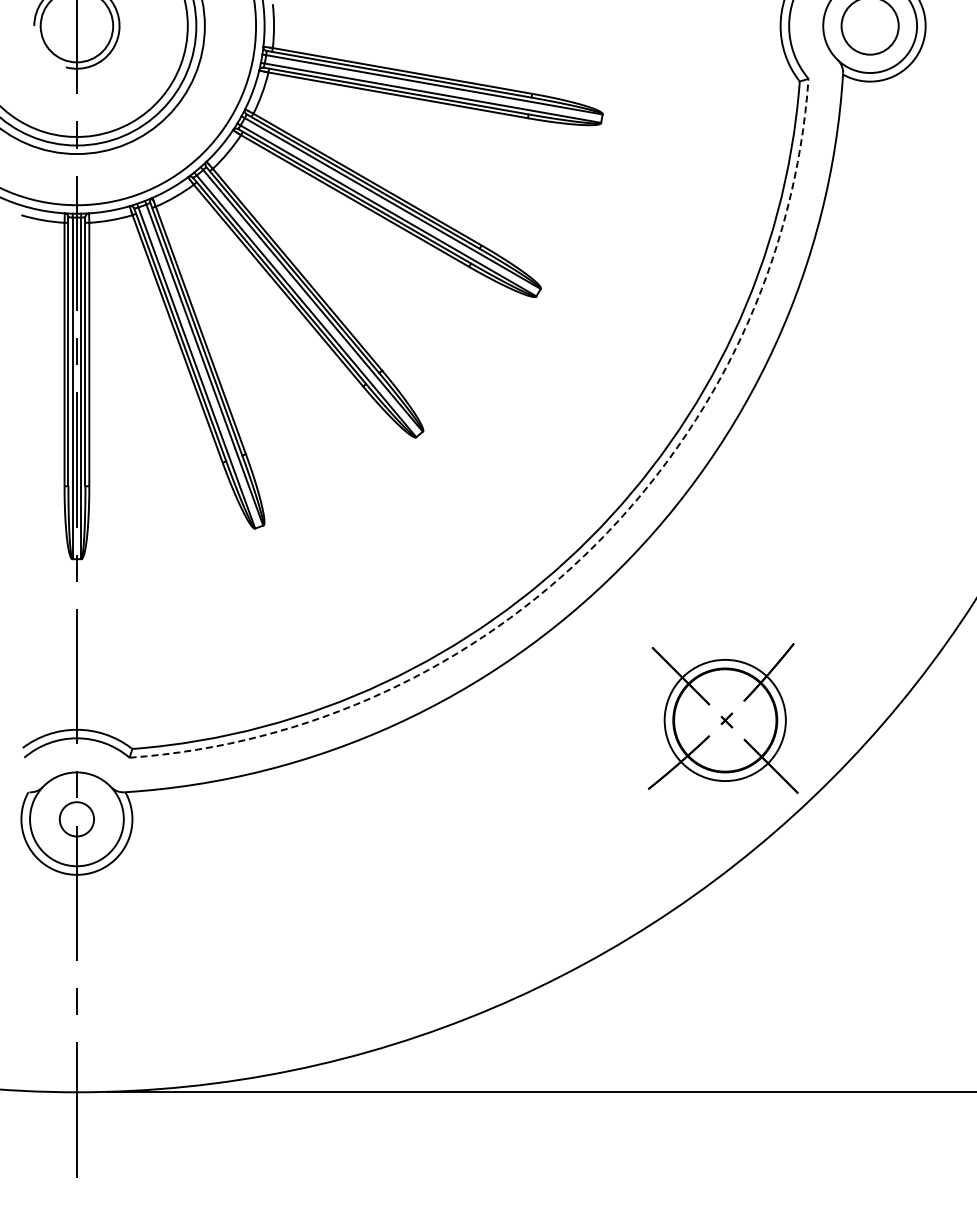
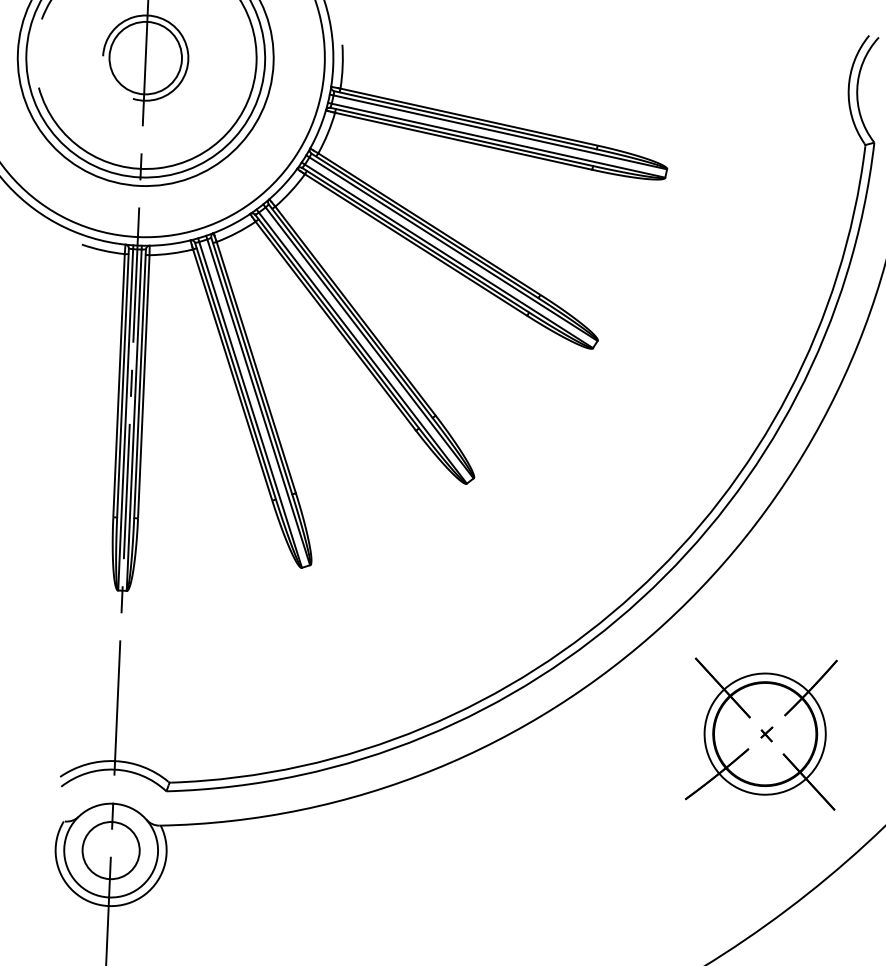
arc: (595, 544) -> (641, 598), dashed -> solid
part: (722, 718) -> (762, 732), moved
circle: (76, 818) -> (110, 849), size x1.67

